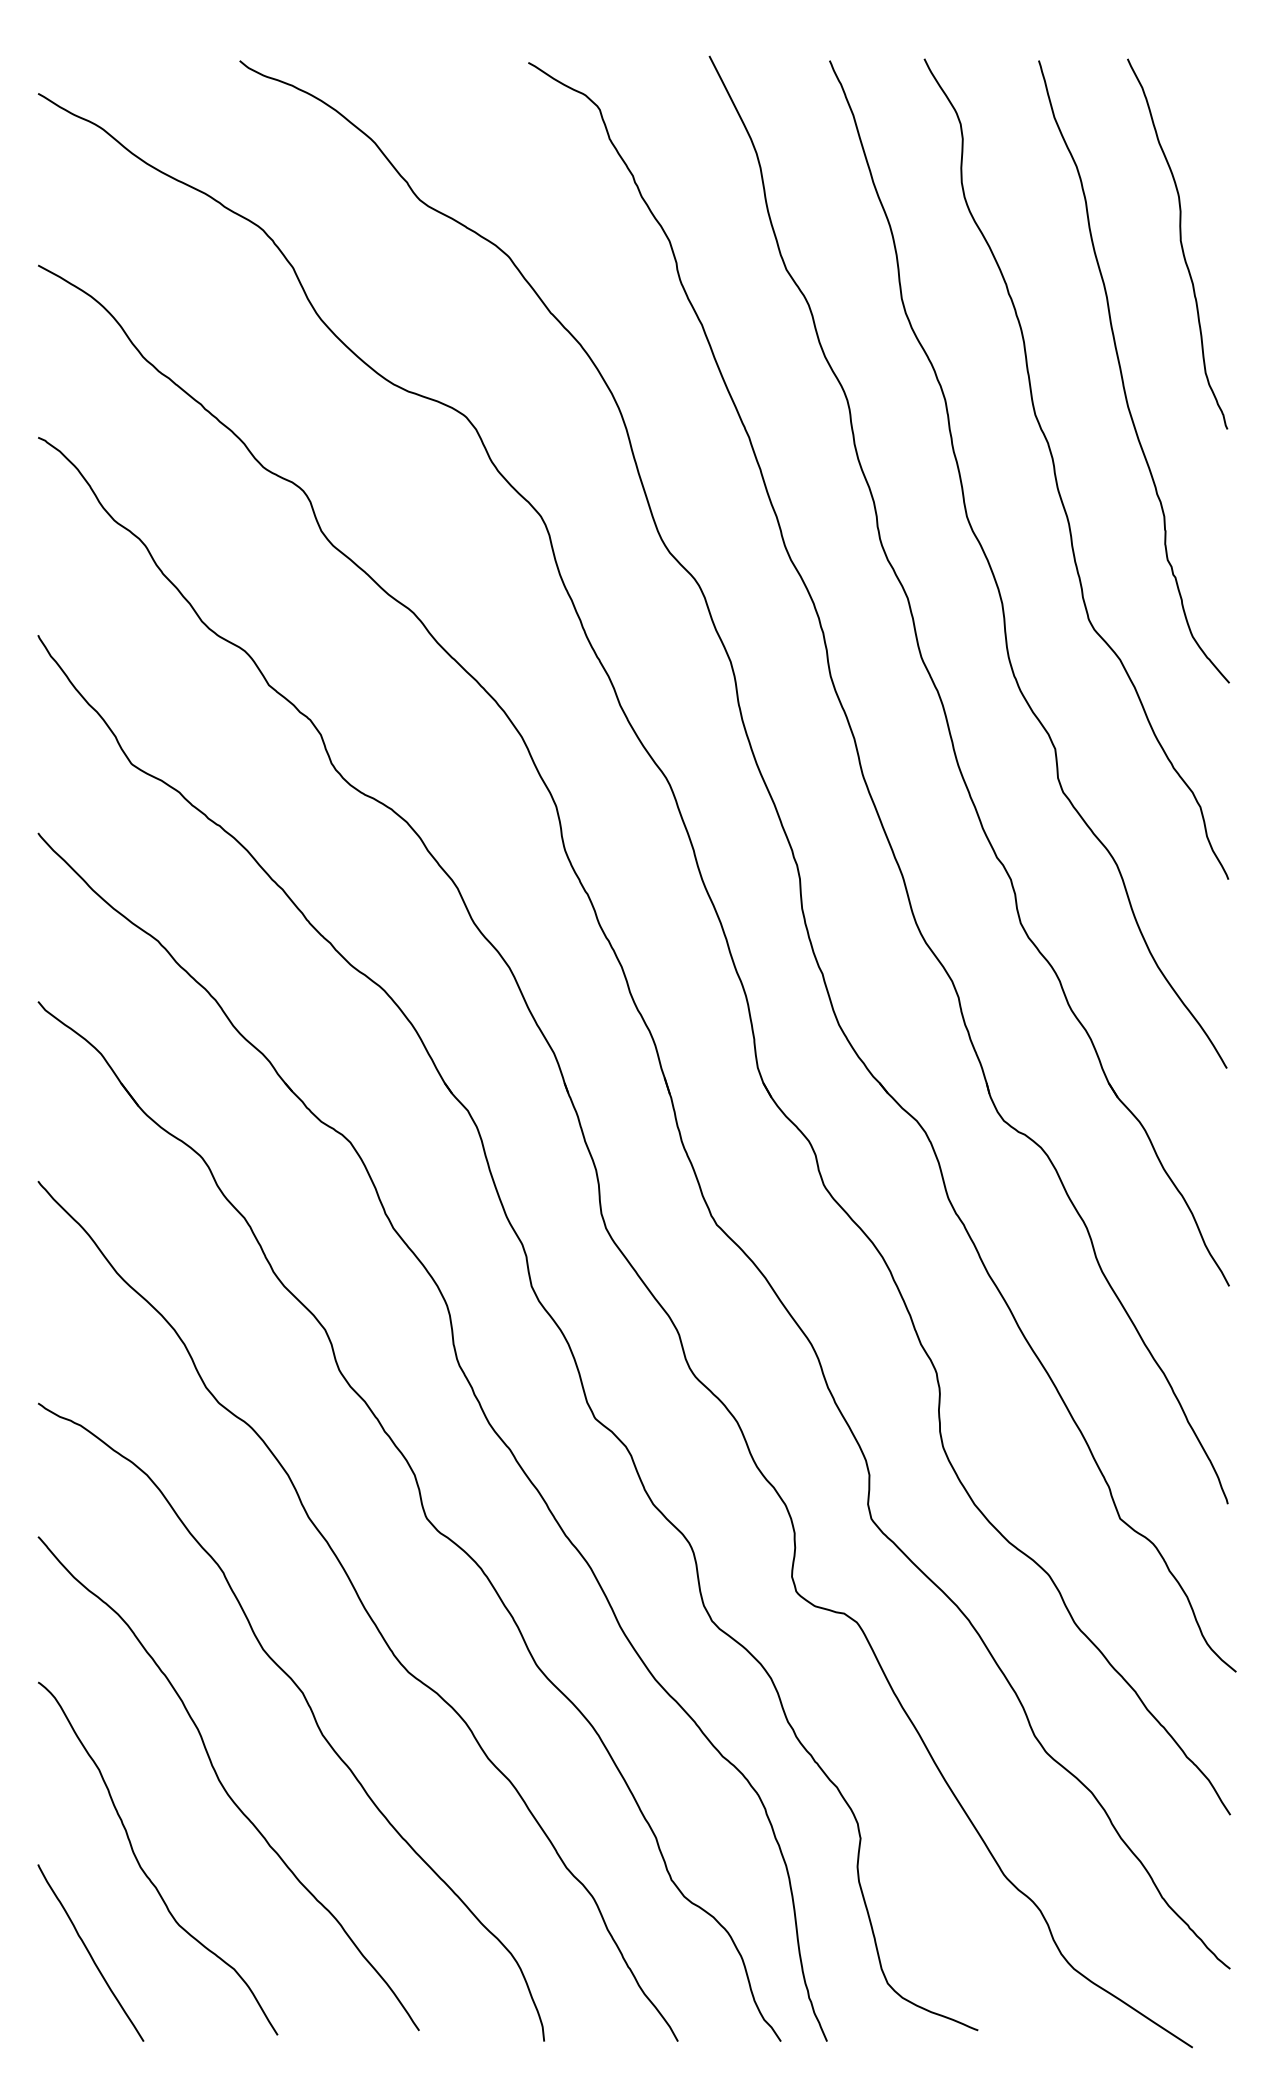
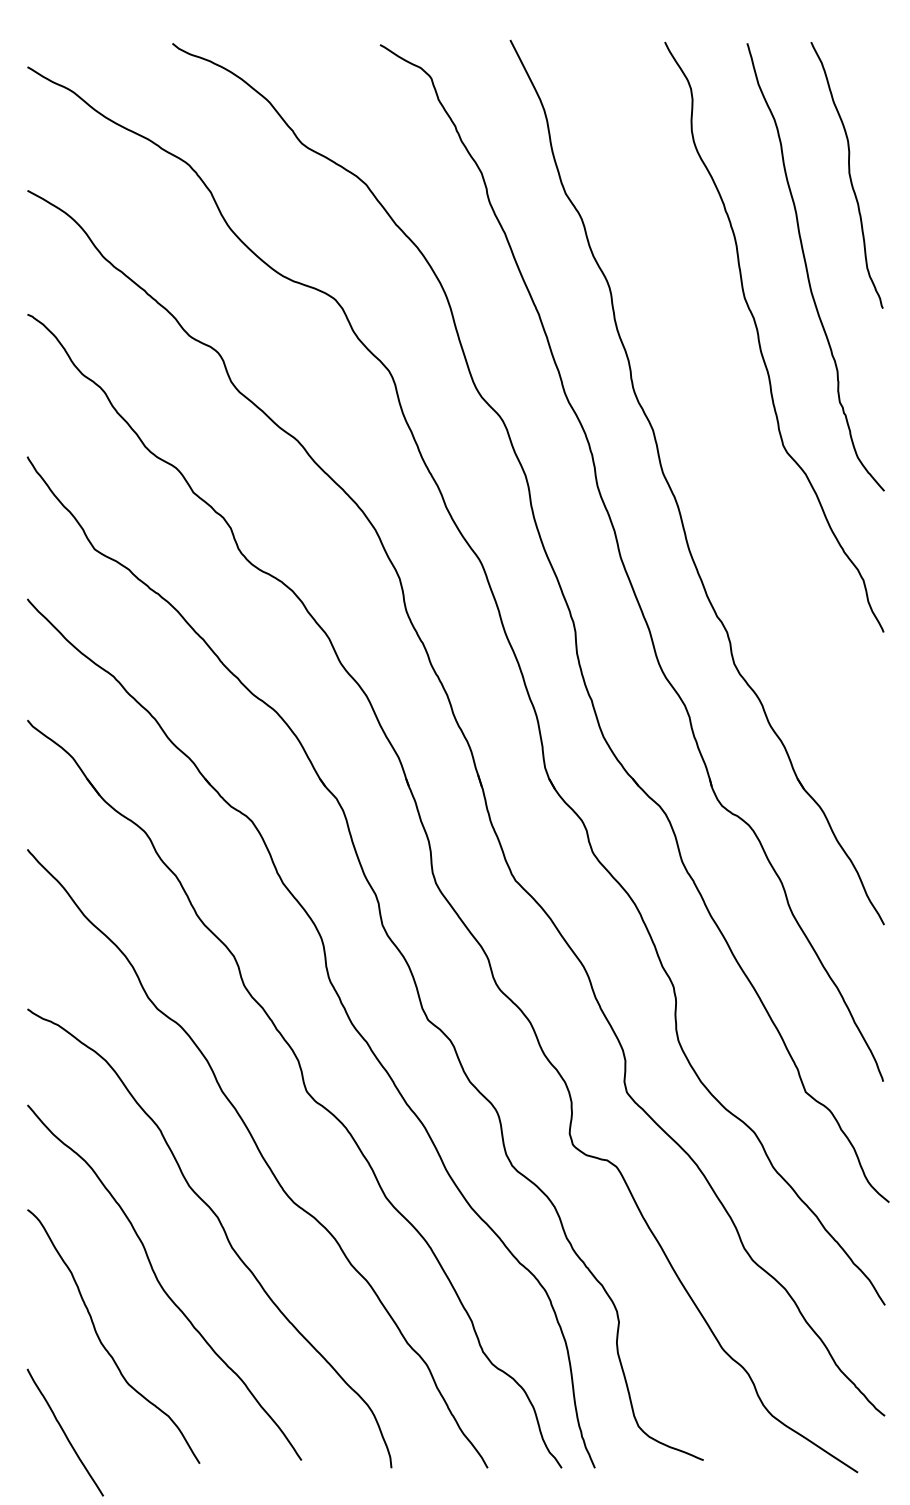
curve: (994, 574) -> (715, 412), removed
curve: (89, 1952) -> (64, 1432), moved

